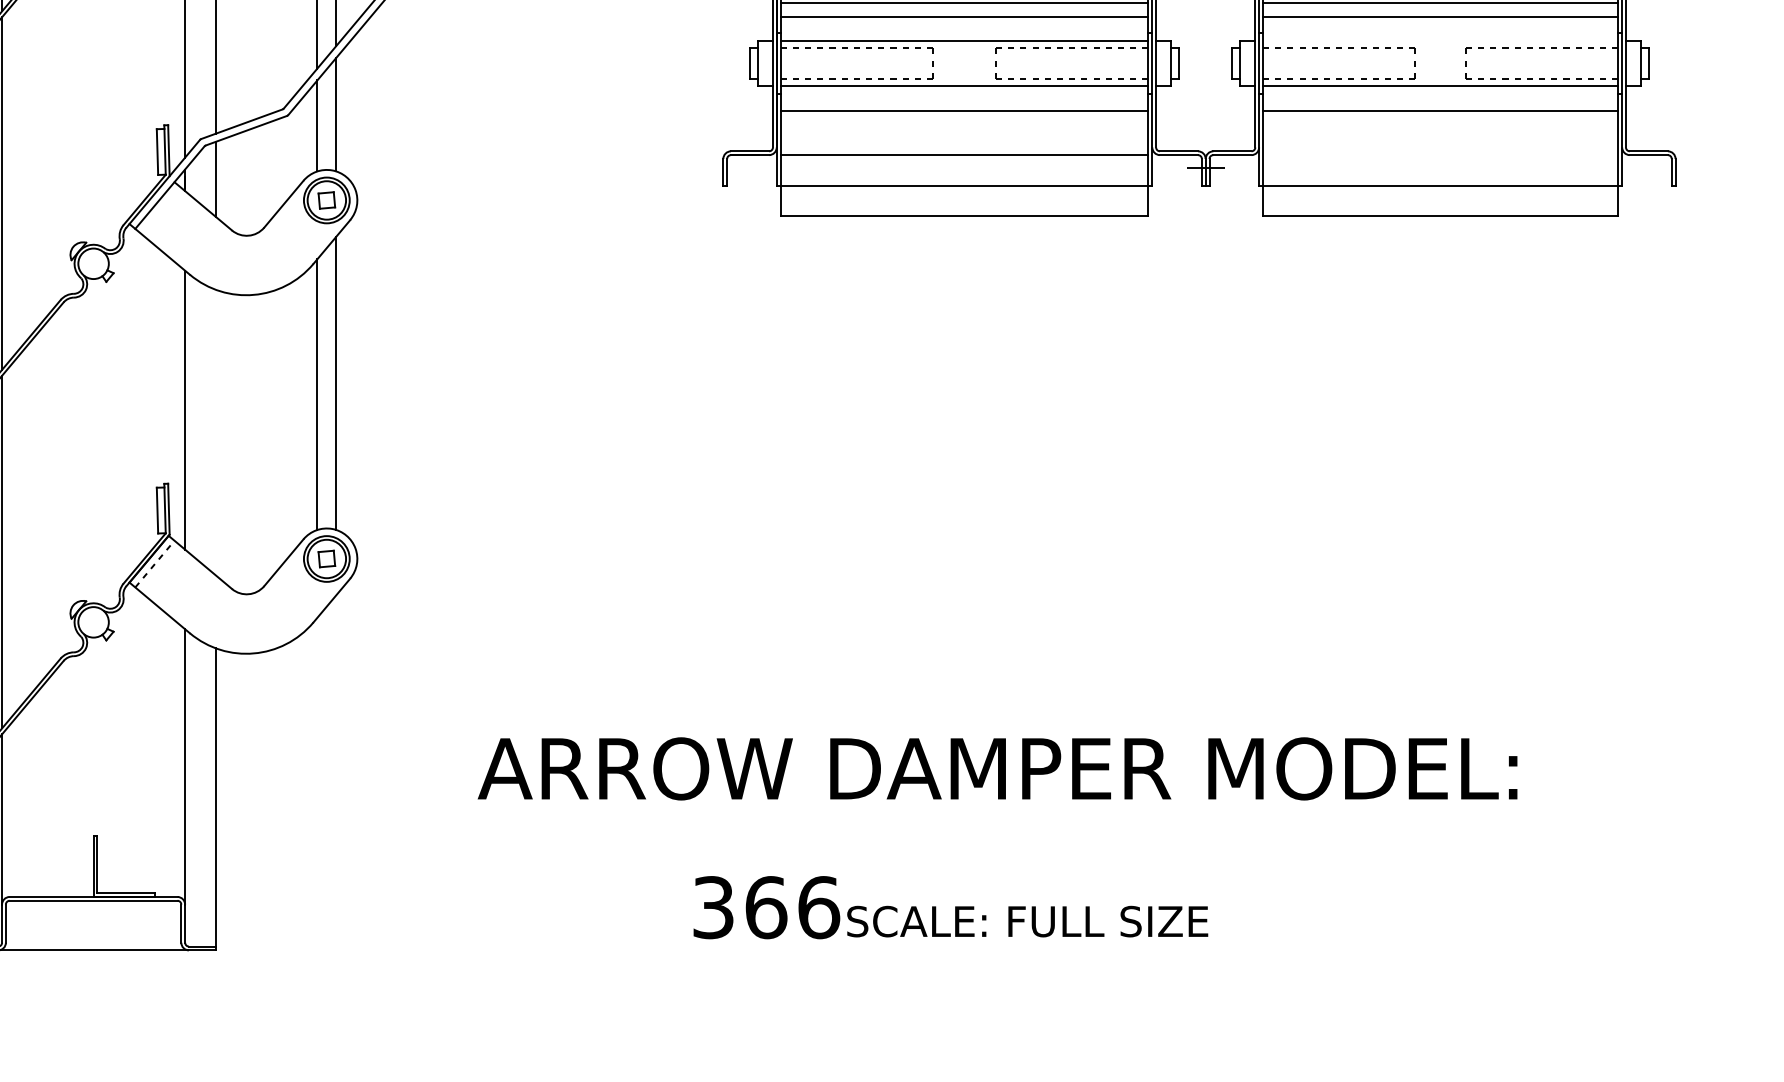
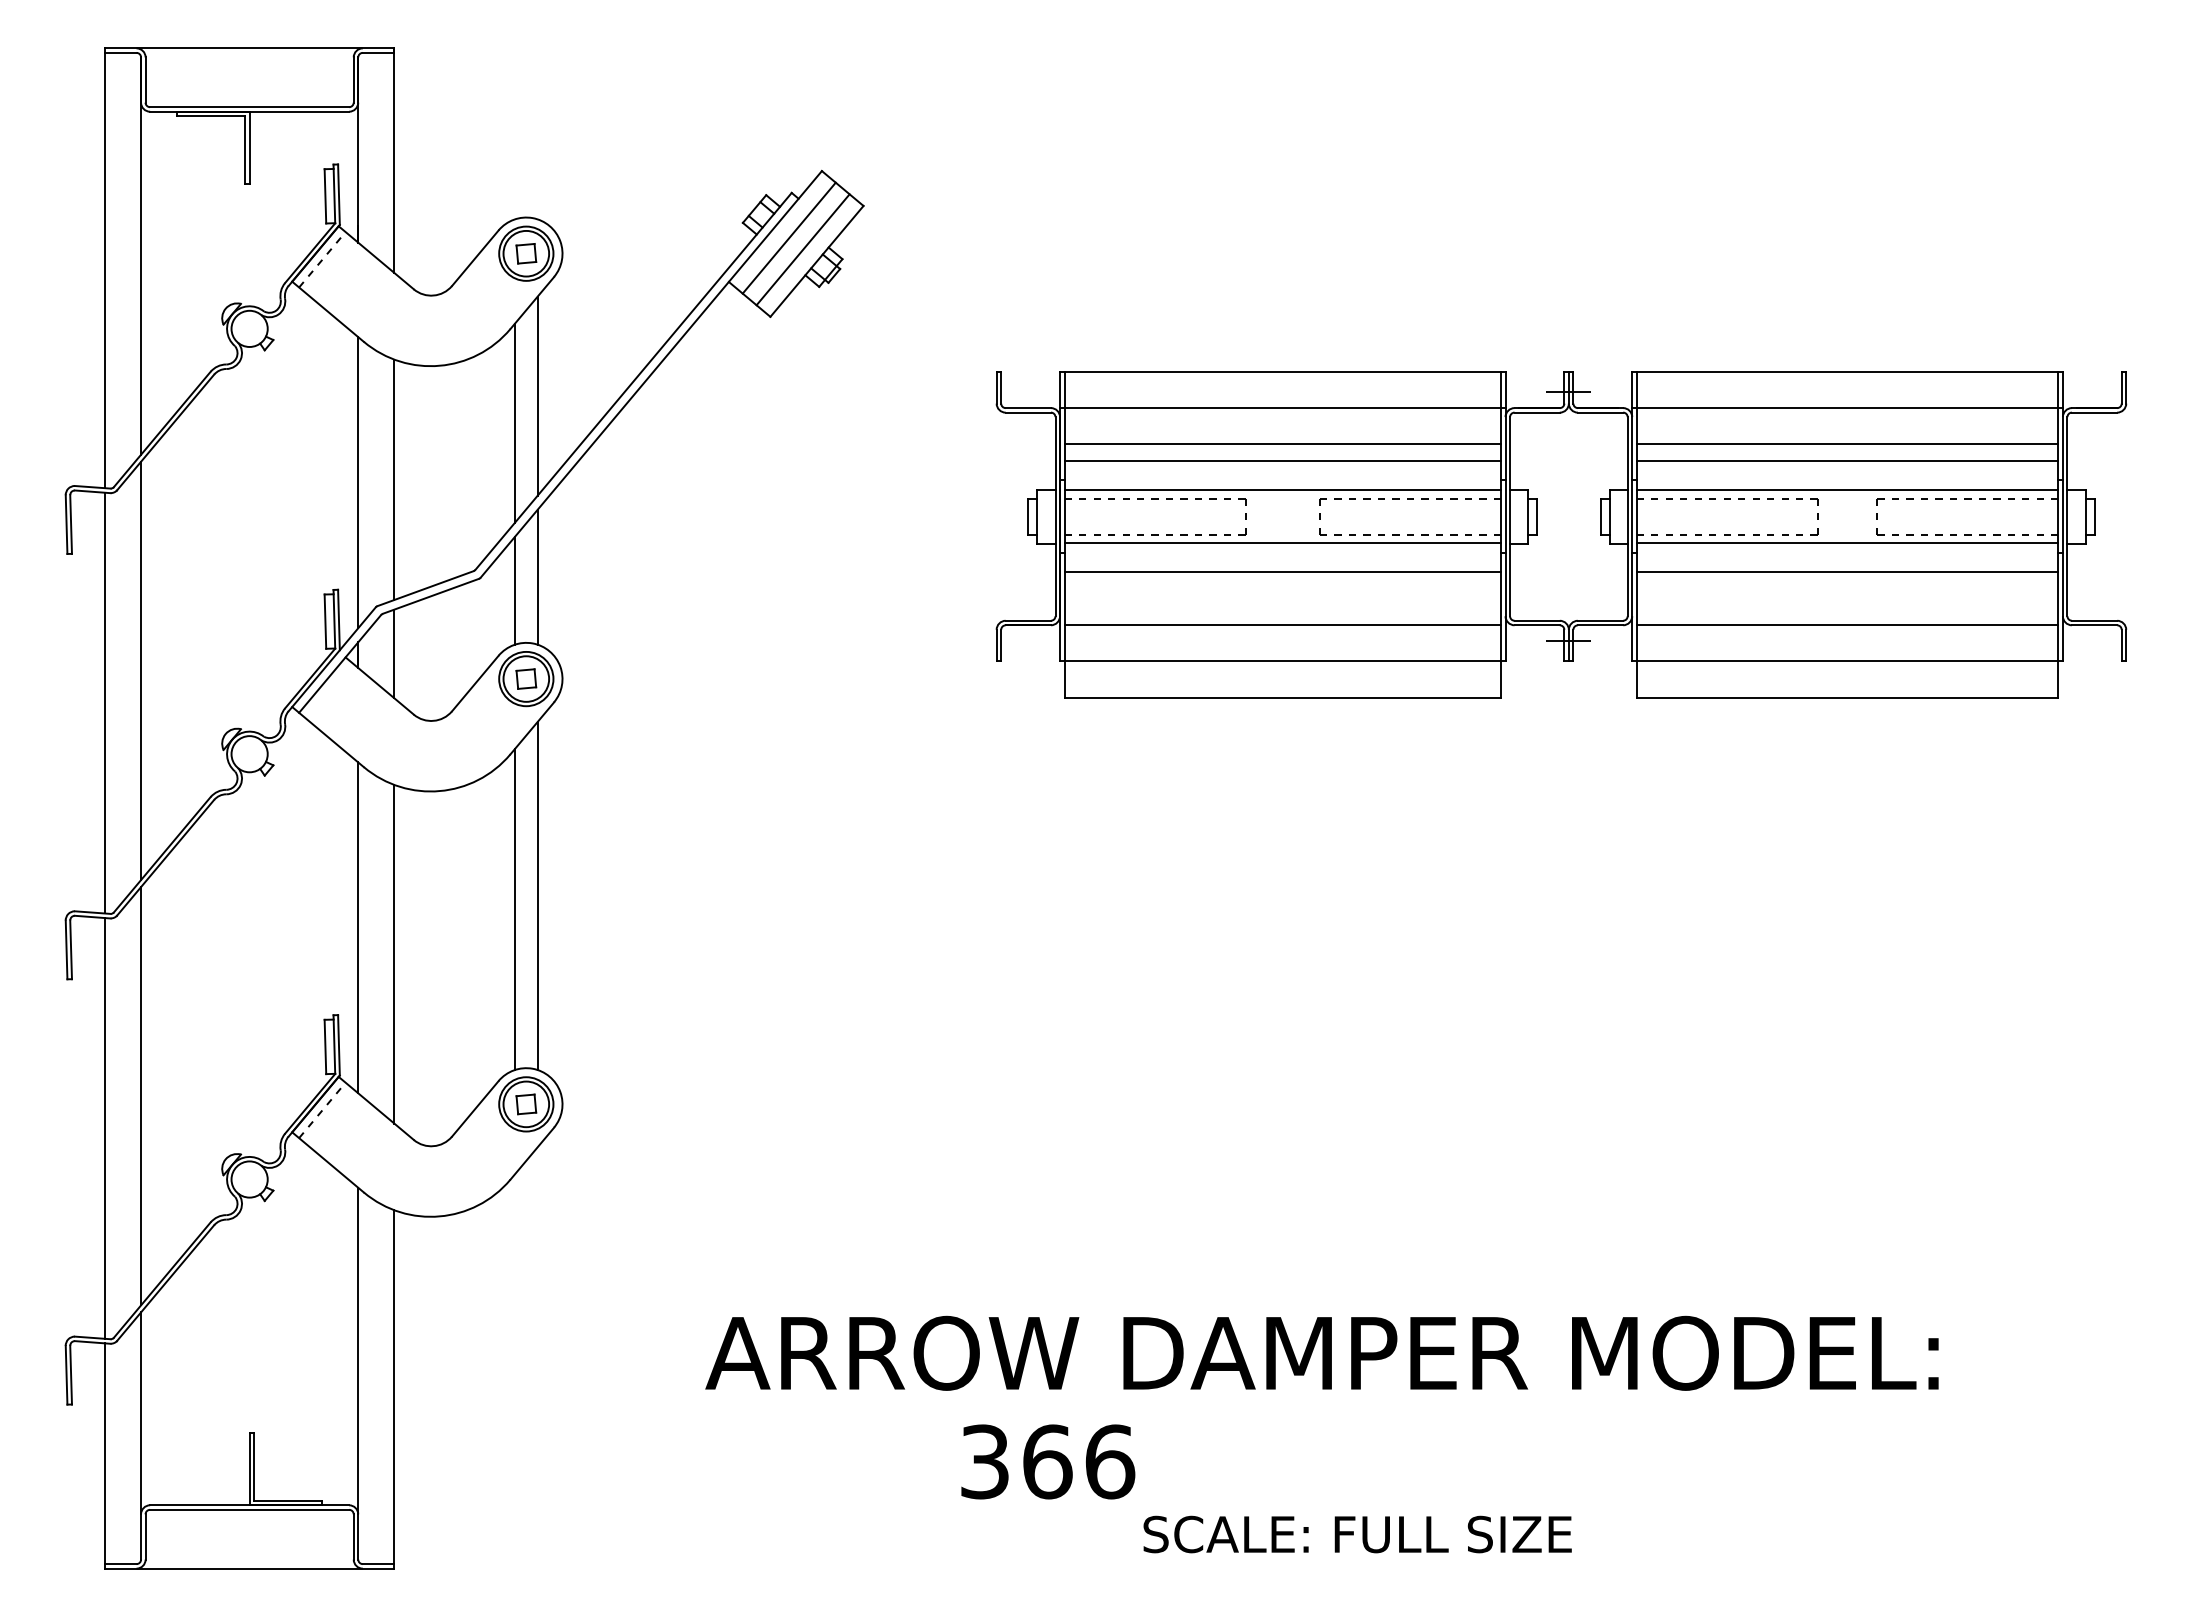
line: (1440, 40) -> (1847, 489), added
line: (1440, 155) -> (1847, 625), added
line: (215, 431) -> (394, 953), added
text: (767, 907) -> (1048, 1461), moved

